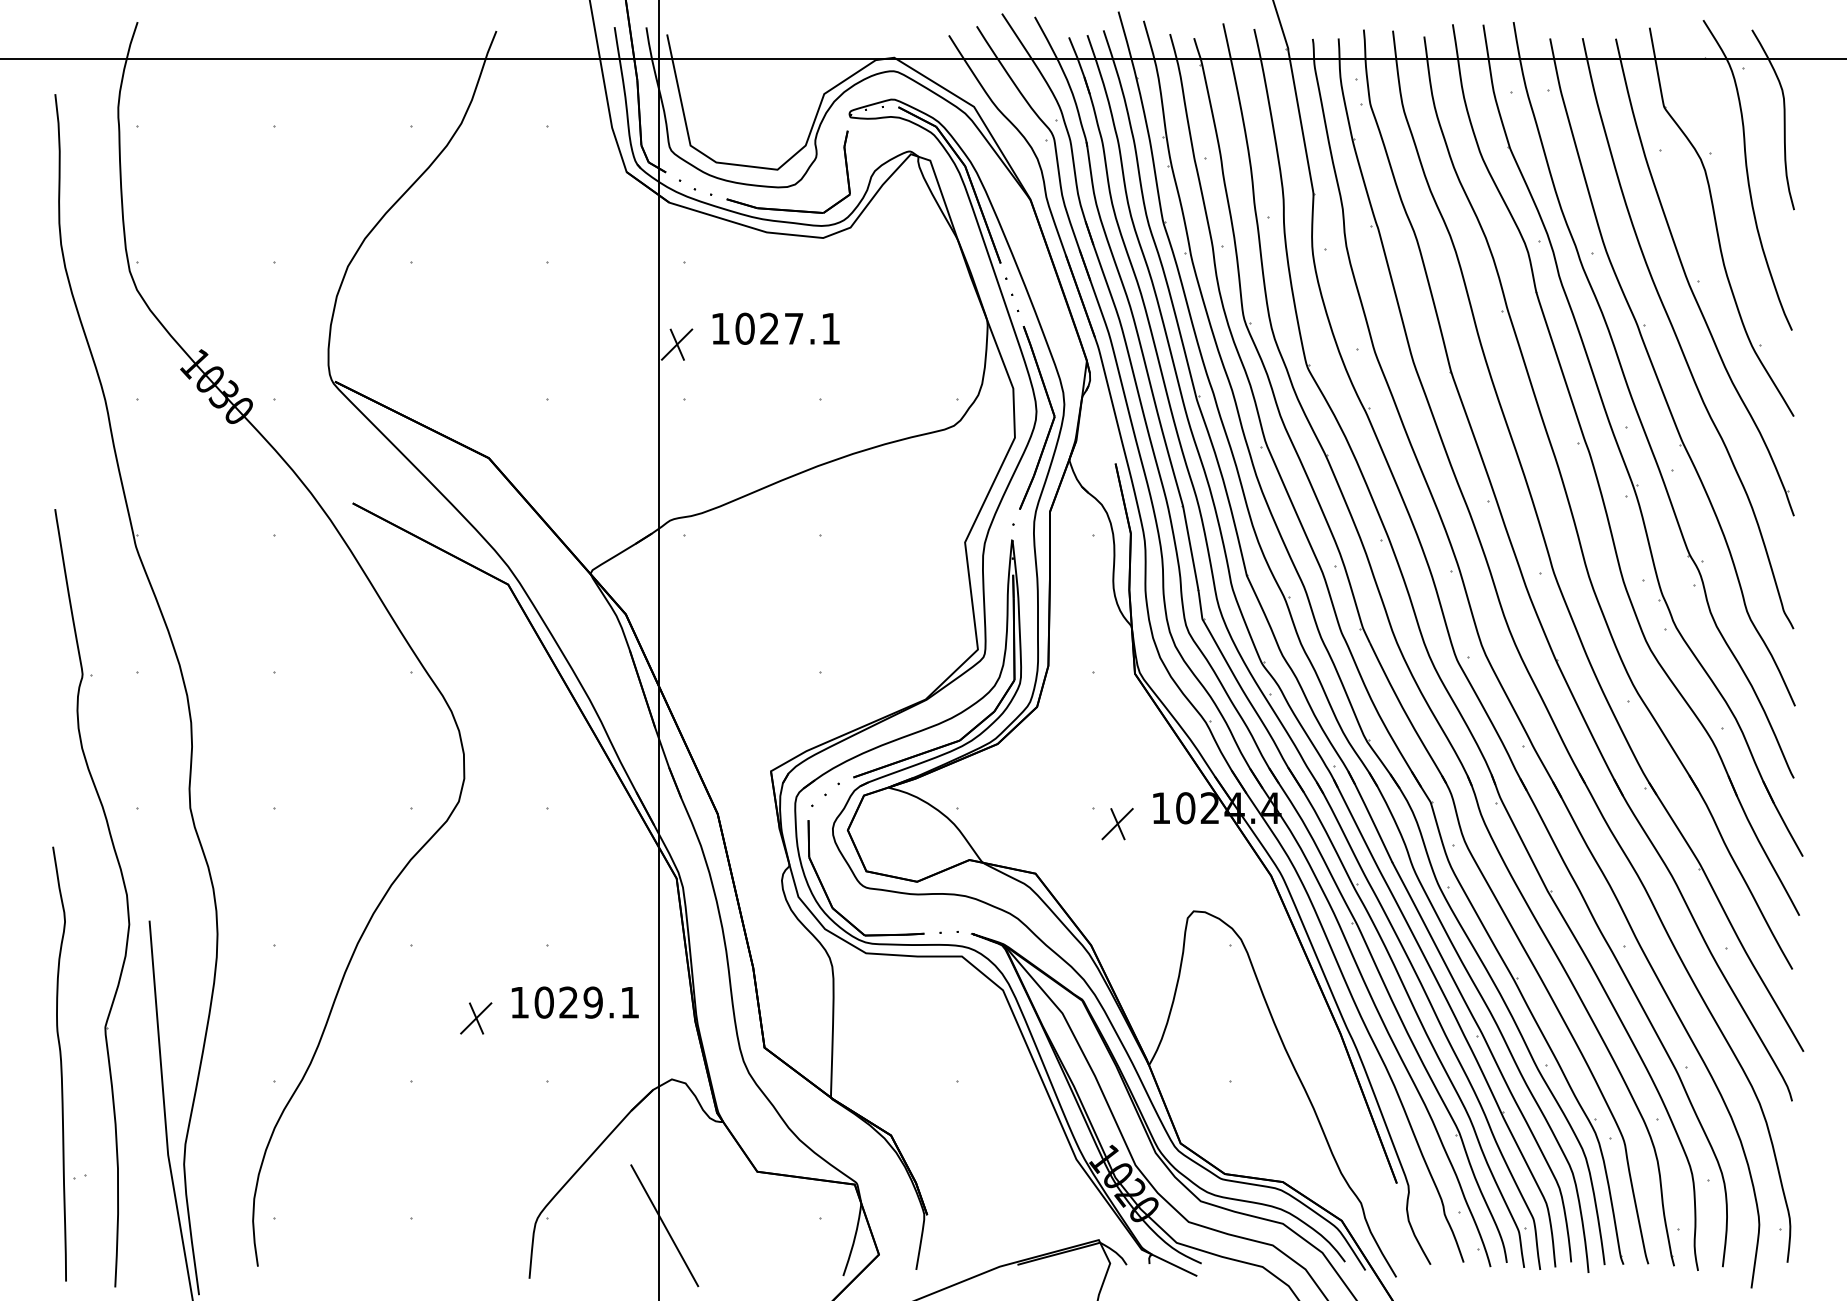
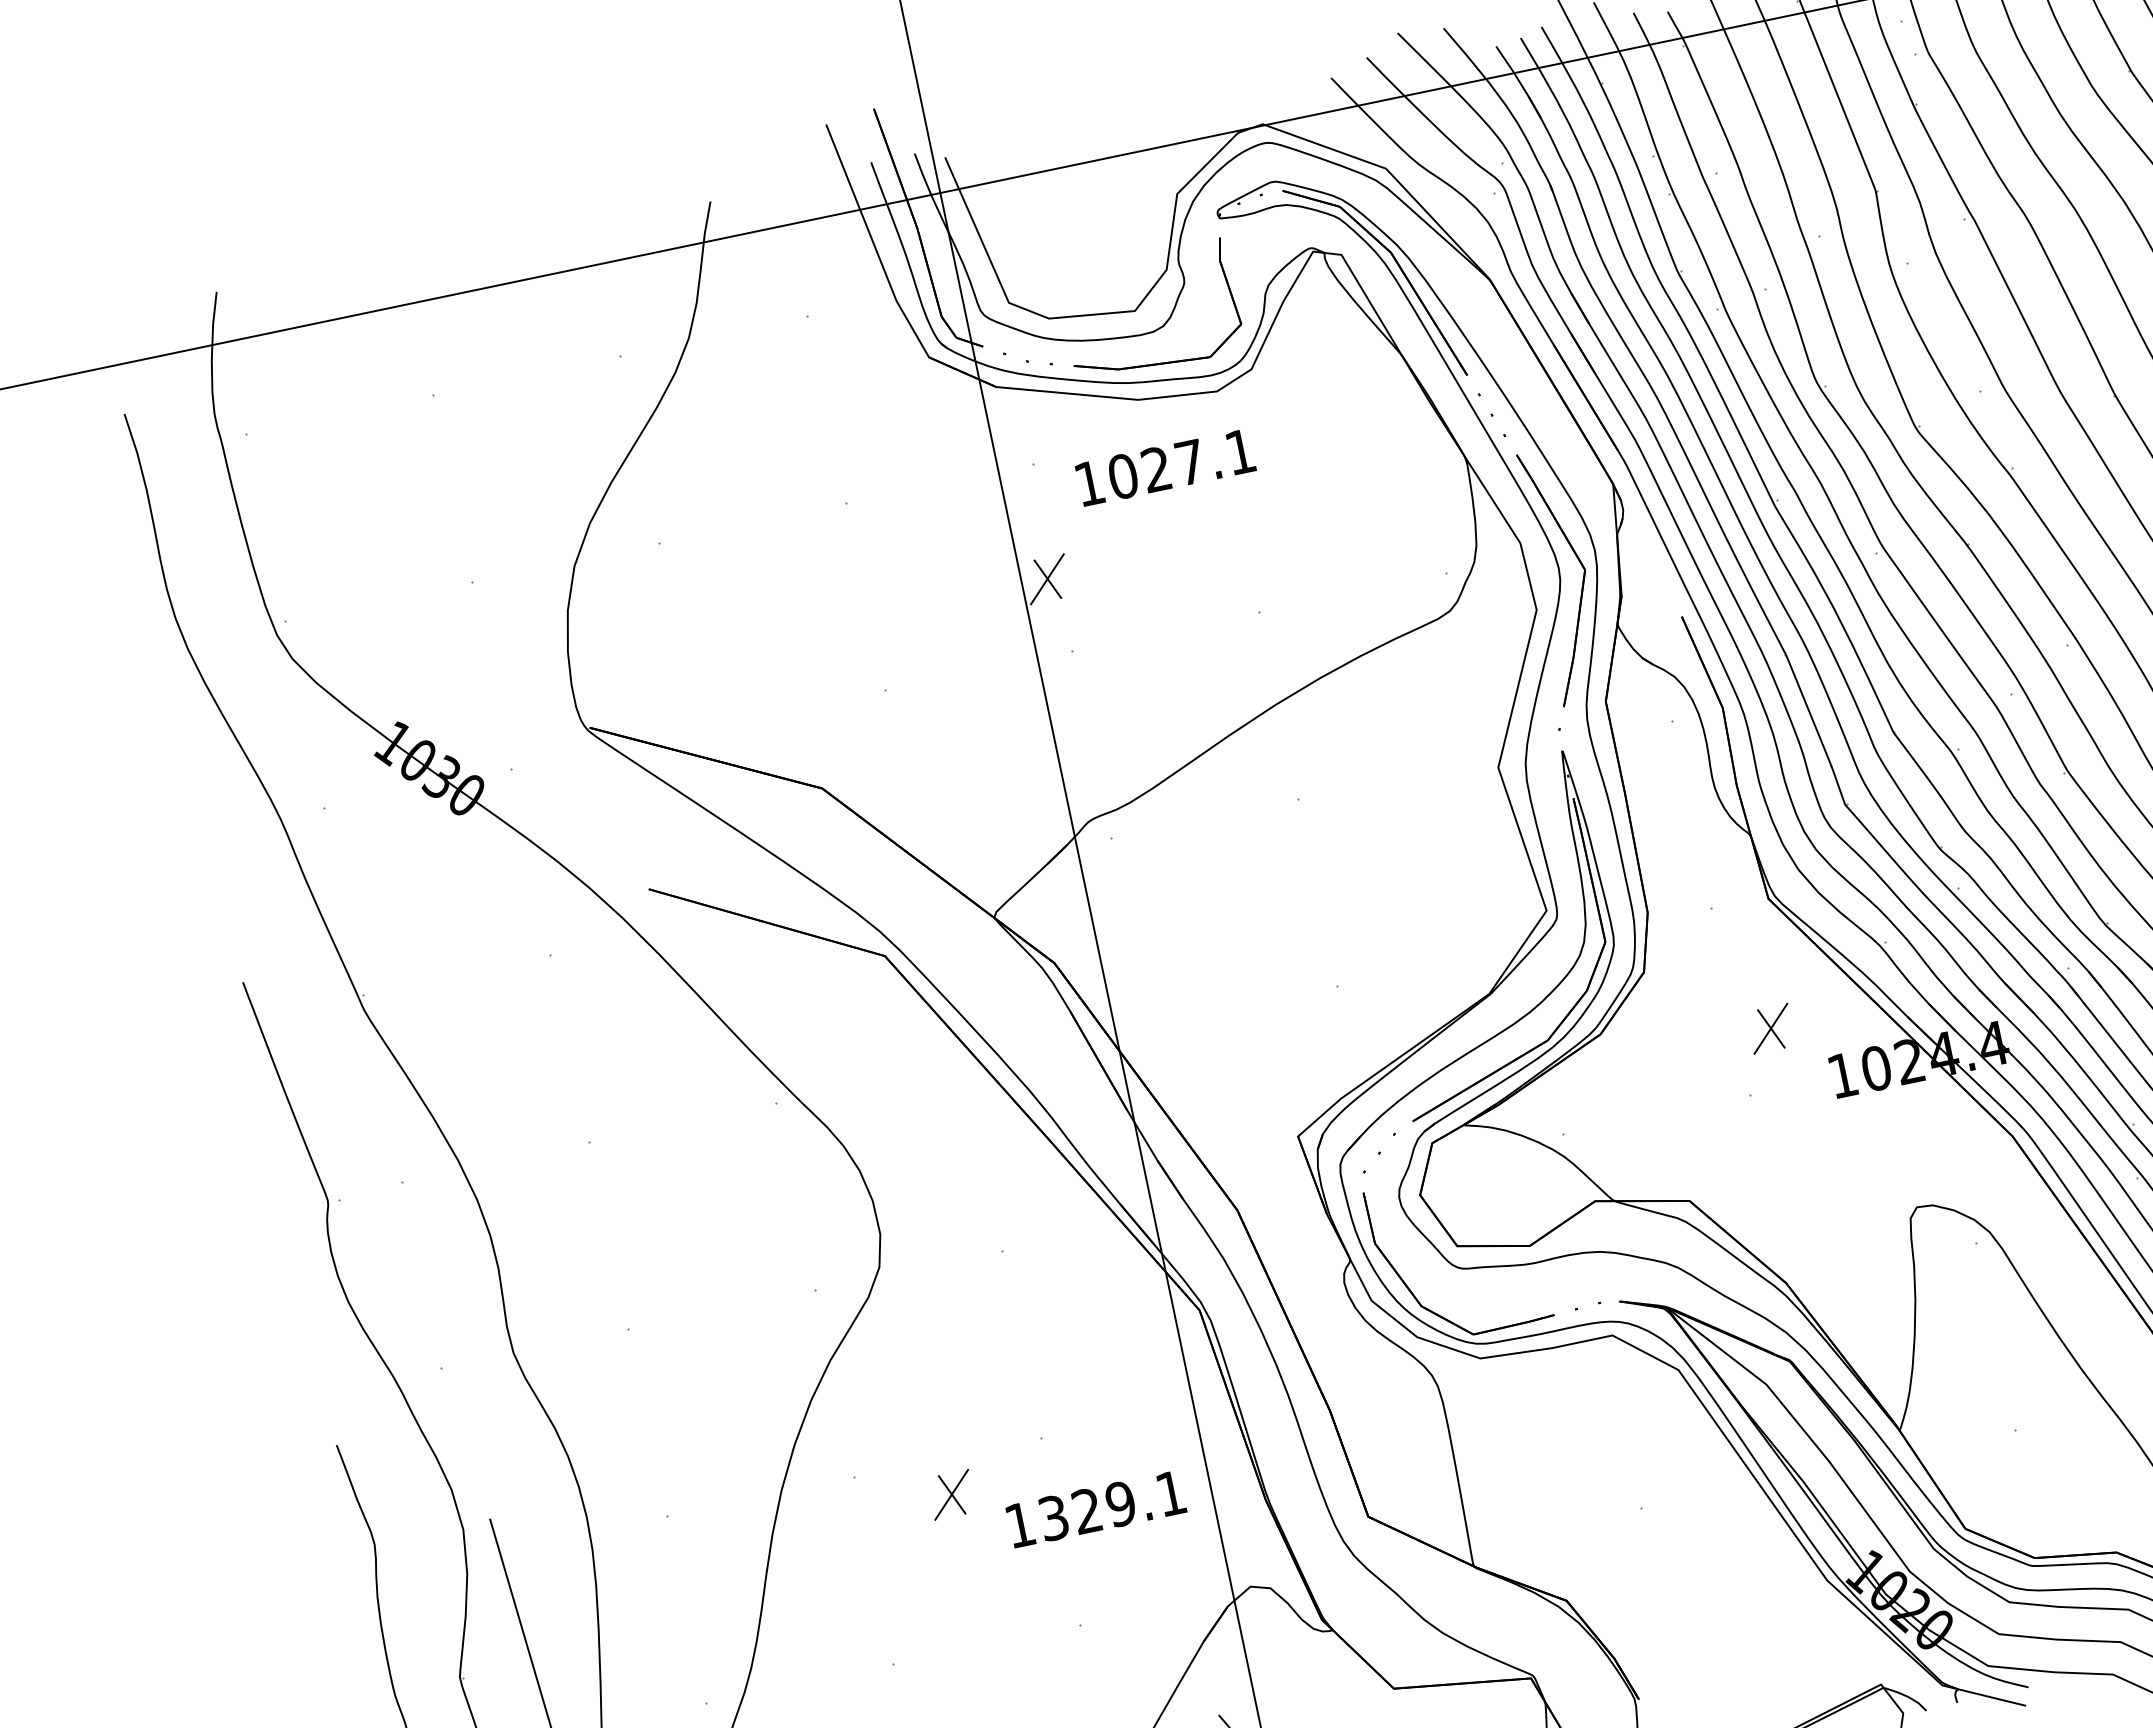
text: (775, 328) -> (1164, 467), moved
part: (1117, 824) -> (1770, 1029), moved
text: (543, 1002) -> (1052, 1518), 1029.1 -> 1329.1
part: (476, 1018) -> (952, 1494), moved

